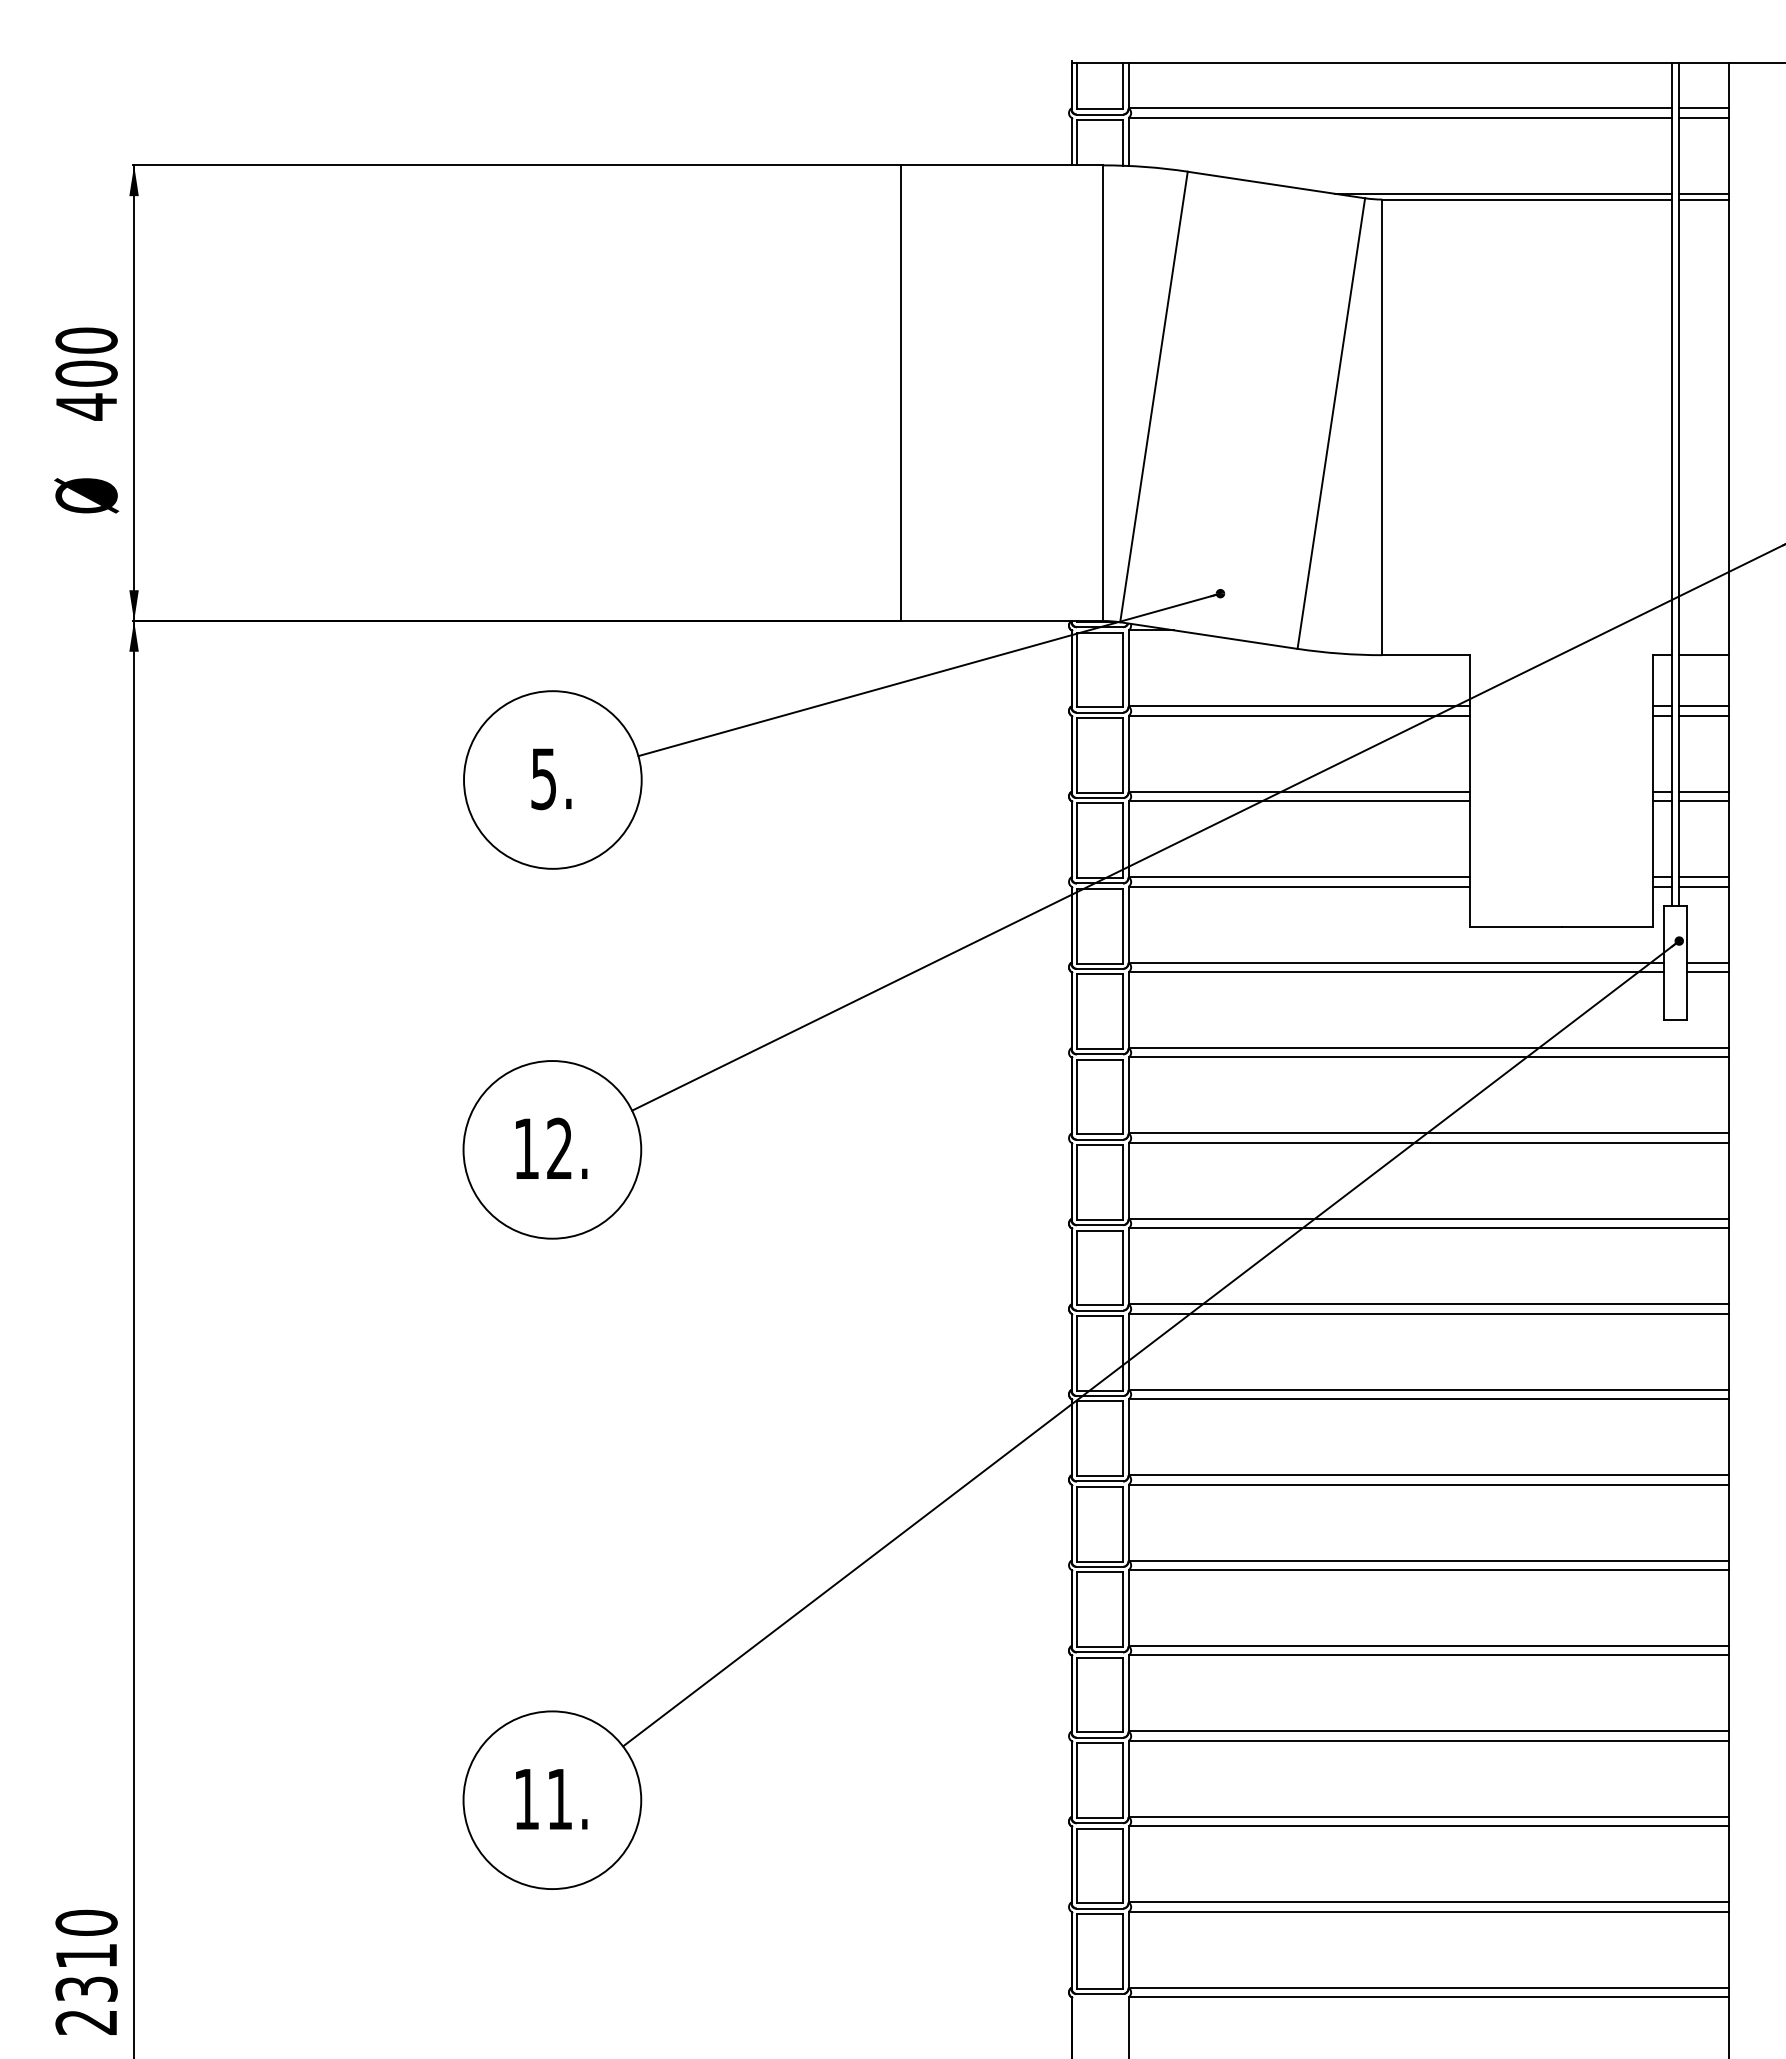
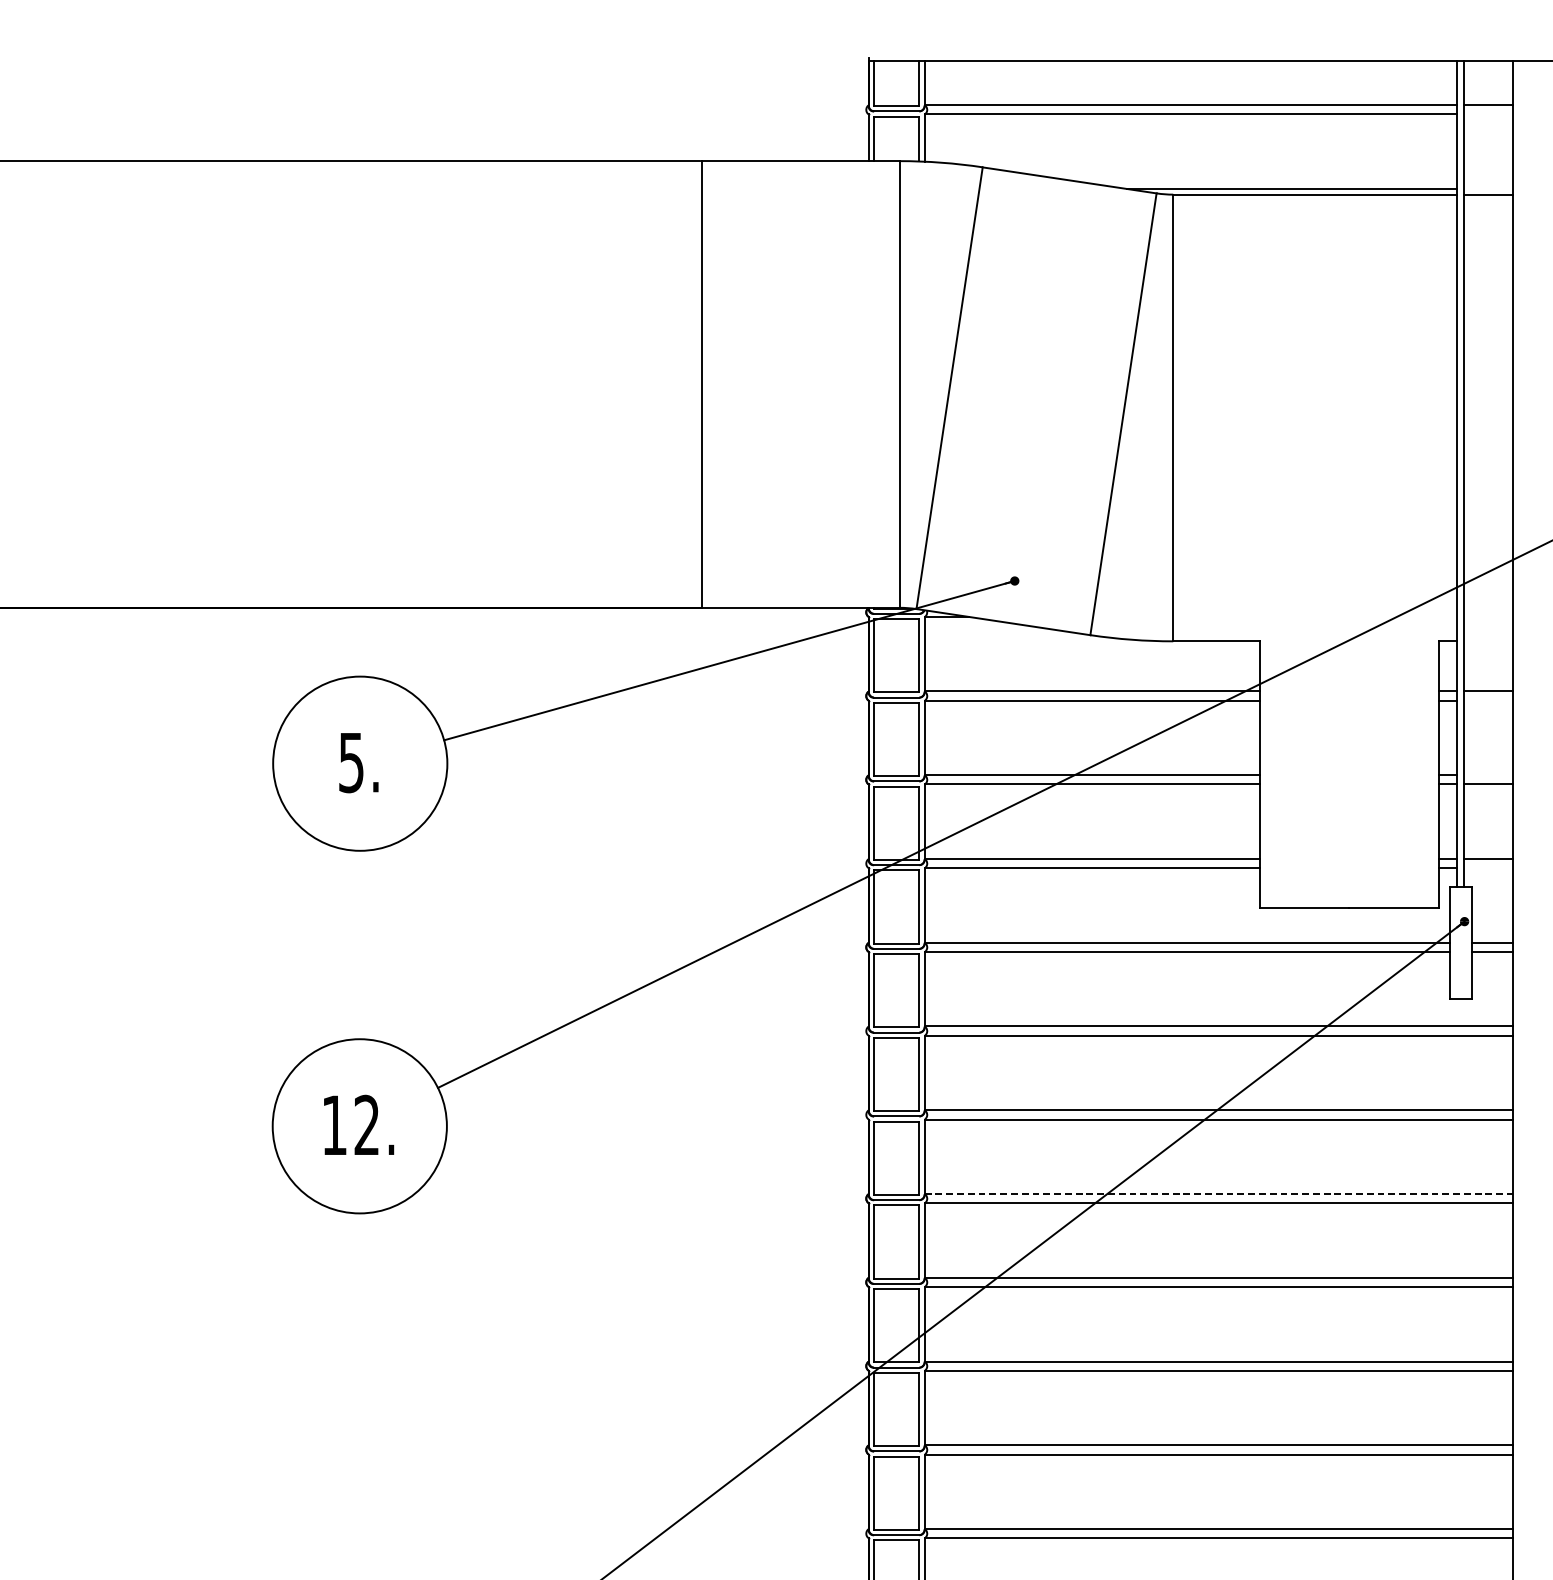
line: (1703, 117) -> (1488, 114), removed
line: (1703, 193) -> (1488, 188), removed
line: (1703, 655) -> (1488, 641), removed
line: (1703, 715) -> (1488, 700), removed
line: (1703, 791) -> (1488, 774), removed
line: (1703, 886) -> (1488, 868), removed
line: (1429, 1218) -> (1219, 1193), solid -> dashed

